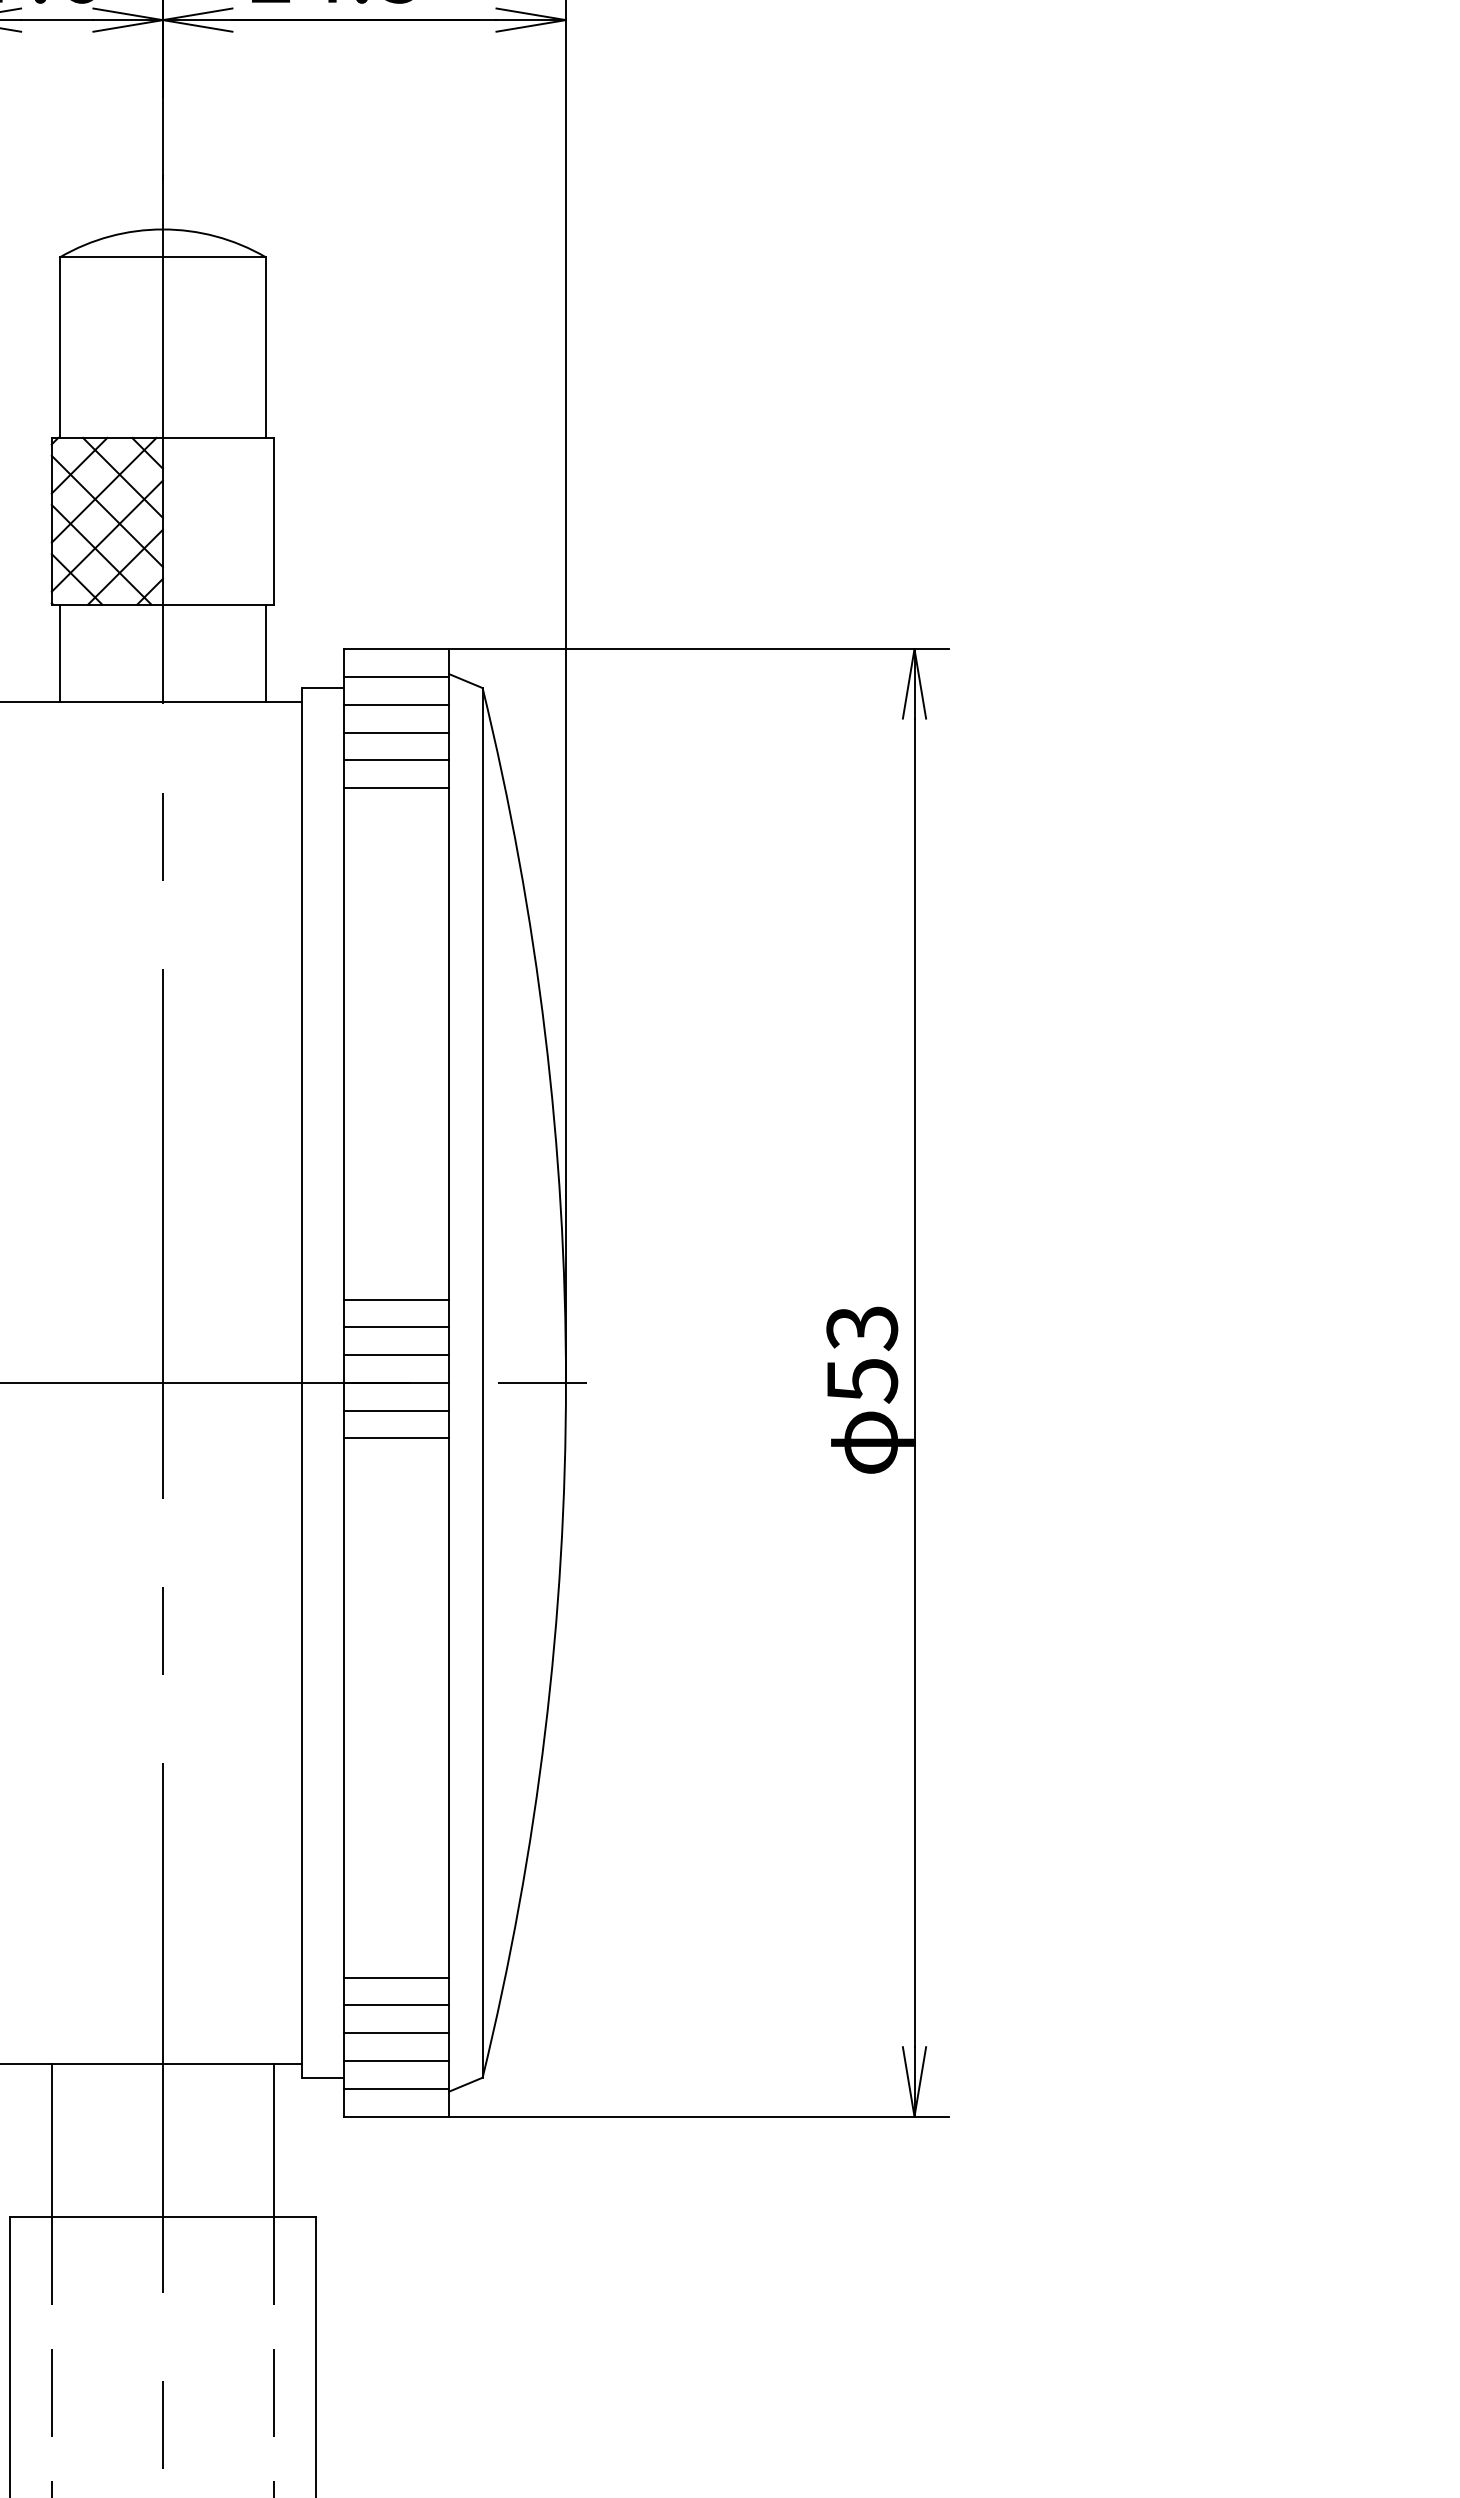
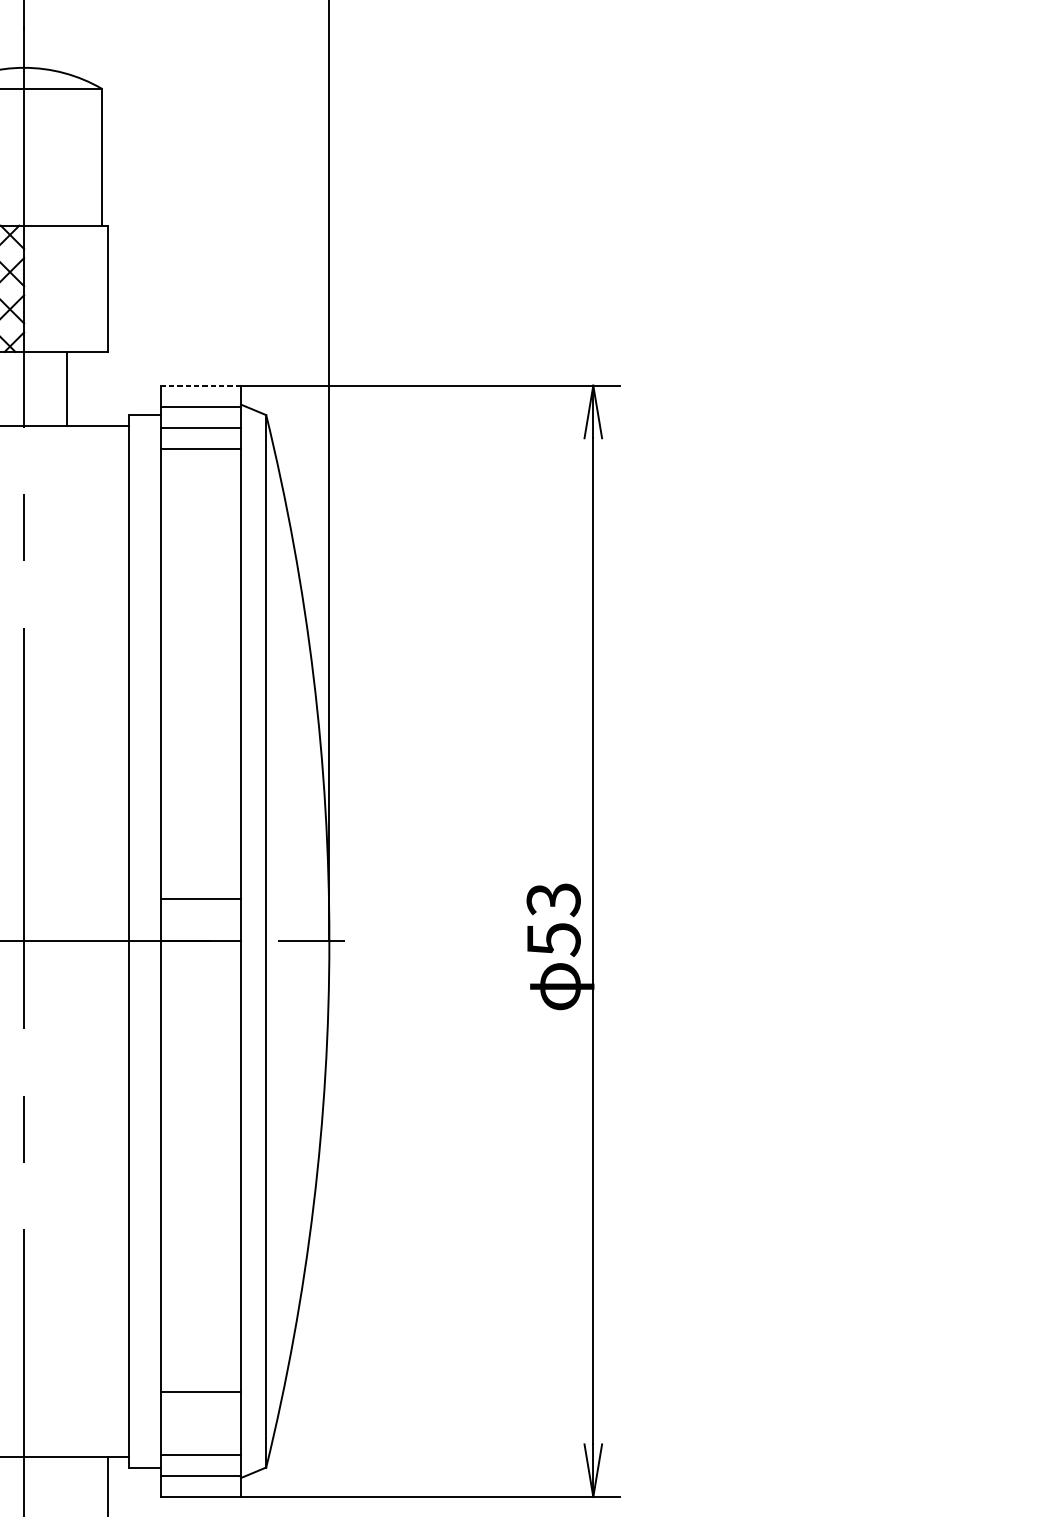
line: (396, 649) -> (201, 385), solid -> dashed
line: (265, 652) -> (66, 388), moved
line: (396, 760) -> (201, 469), removed
line: (396, 788) -> (201, 491), removed
line: (396, 1299) -> (201, 878), removed
line: (396, 1355) -> (201, 920), removed
line: (396, 1410) -> (201, 962), removed
line: (396, 1438) -> (201, 983), removed
line: (396, 2005) -> (201, 1412), removed
line: (396, 2033) -> (201, 1434), removed

